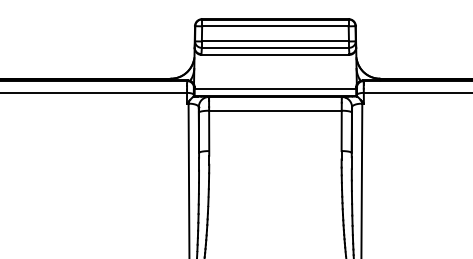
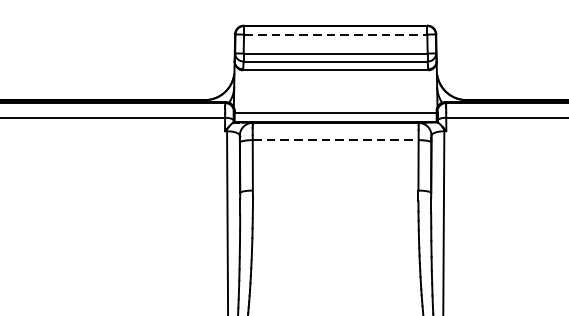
line: (275, 26) -> (335, 34), solid -> dashed
line: (275, 110) -> (335, 139), solid -> dashed

